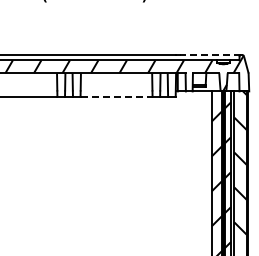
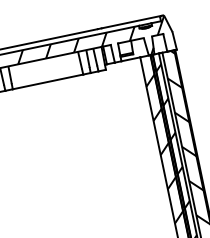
line: (210, 55) -> (131, 22), dashed -> solid
line: (116, 96) -> (47, 81), dashed -> solid

